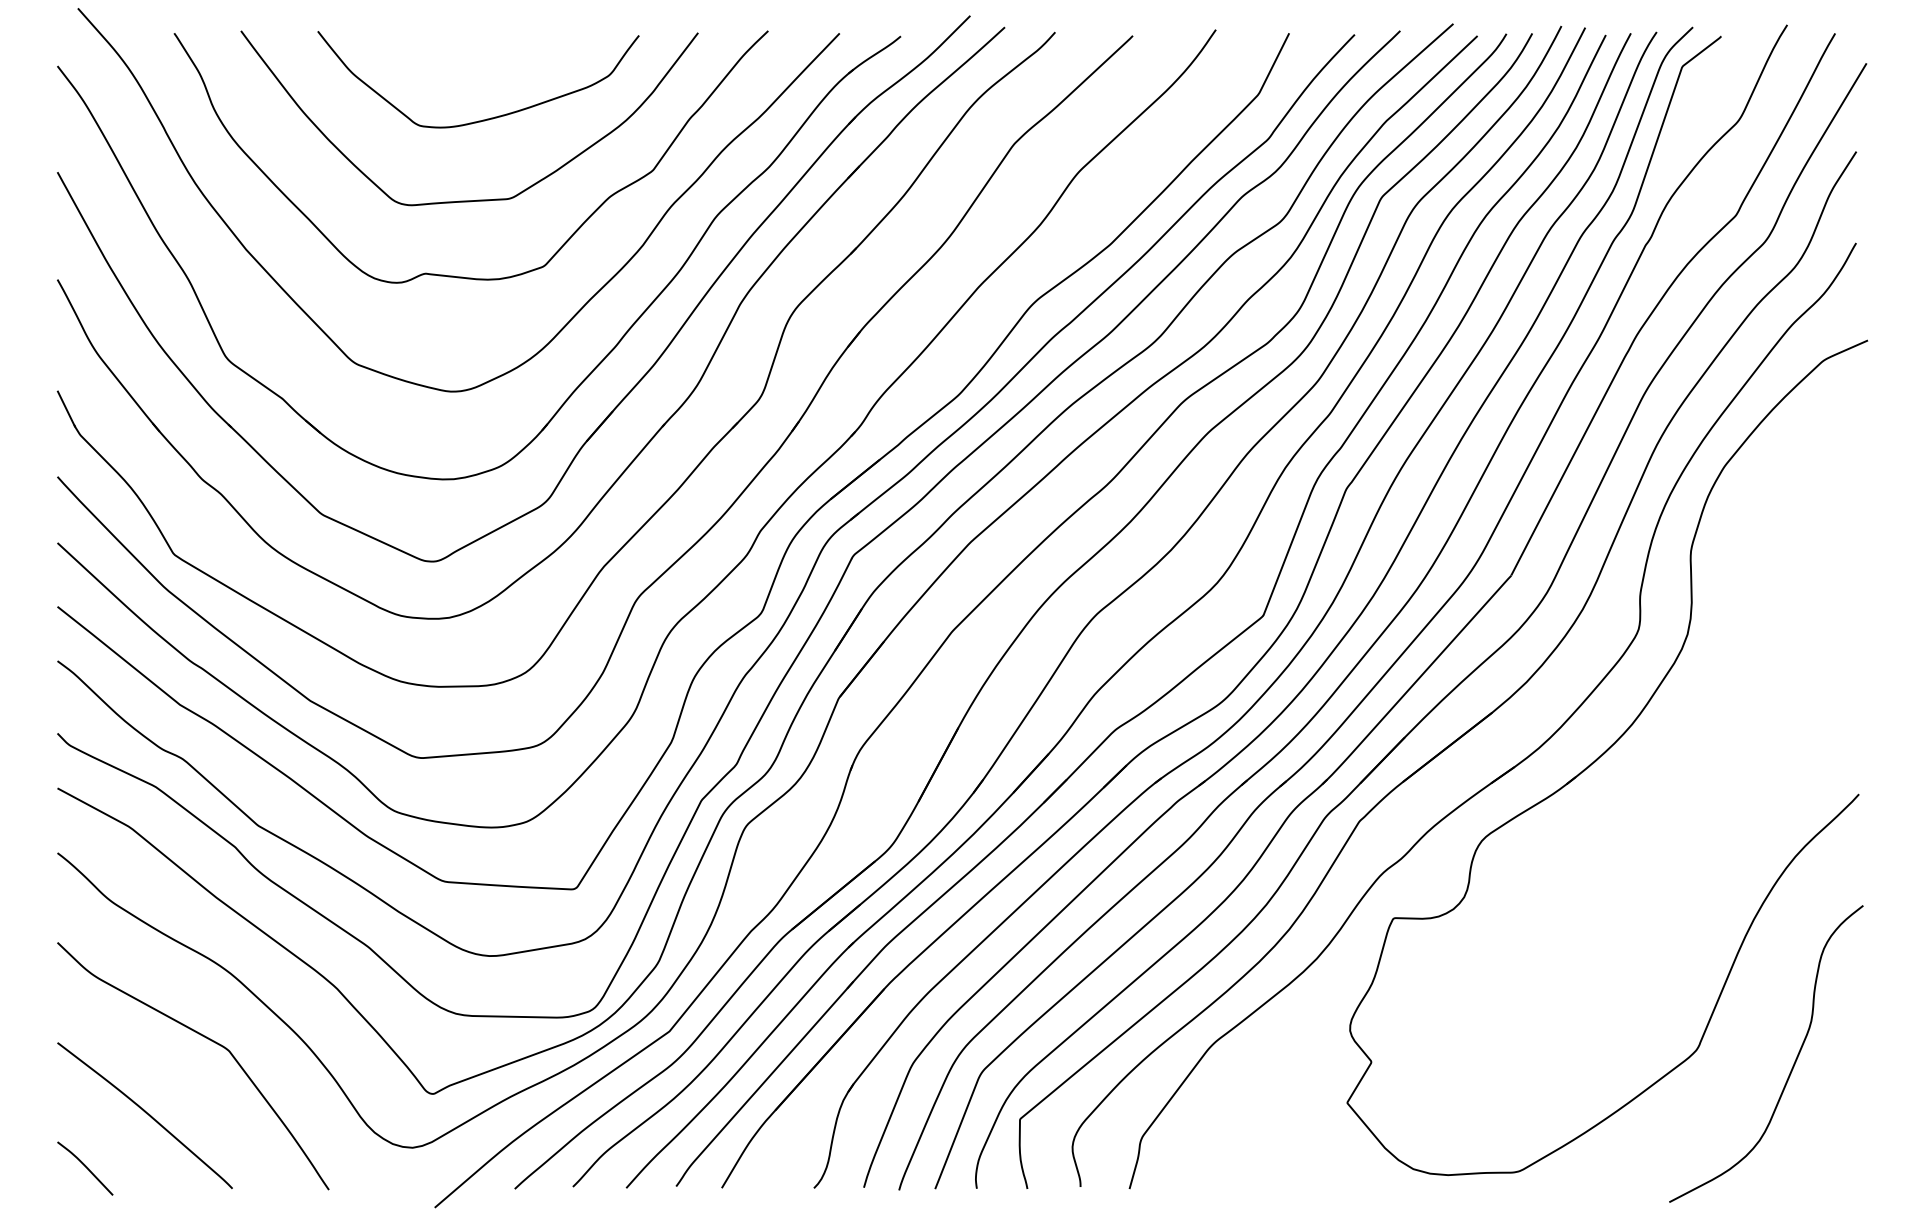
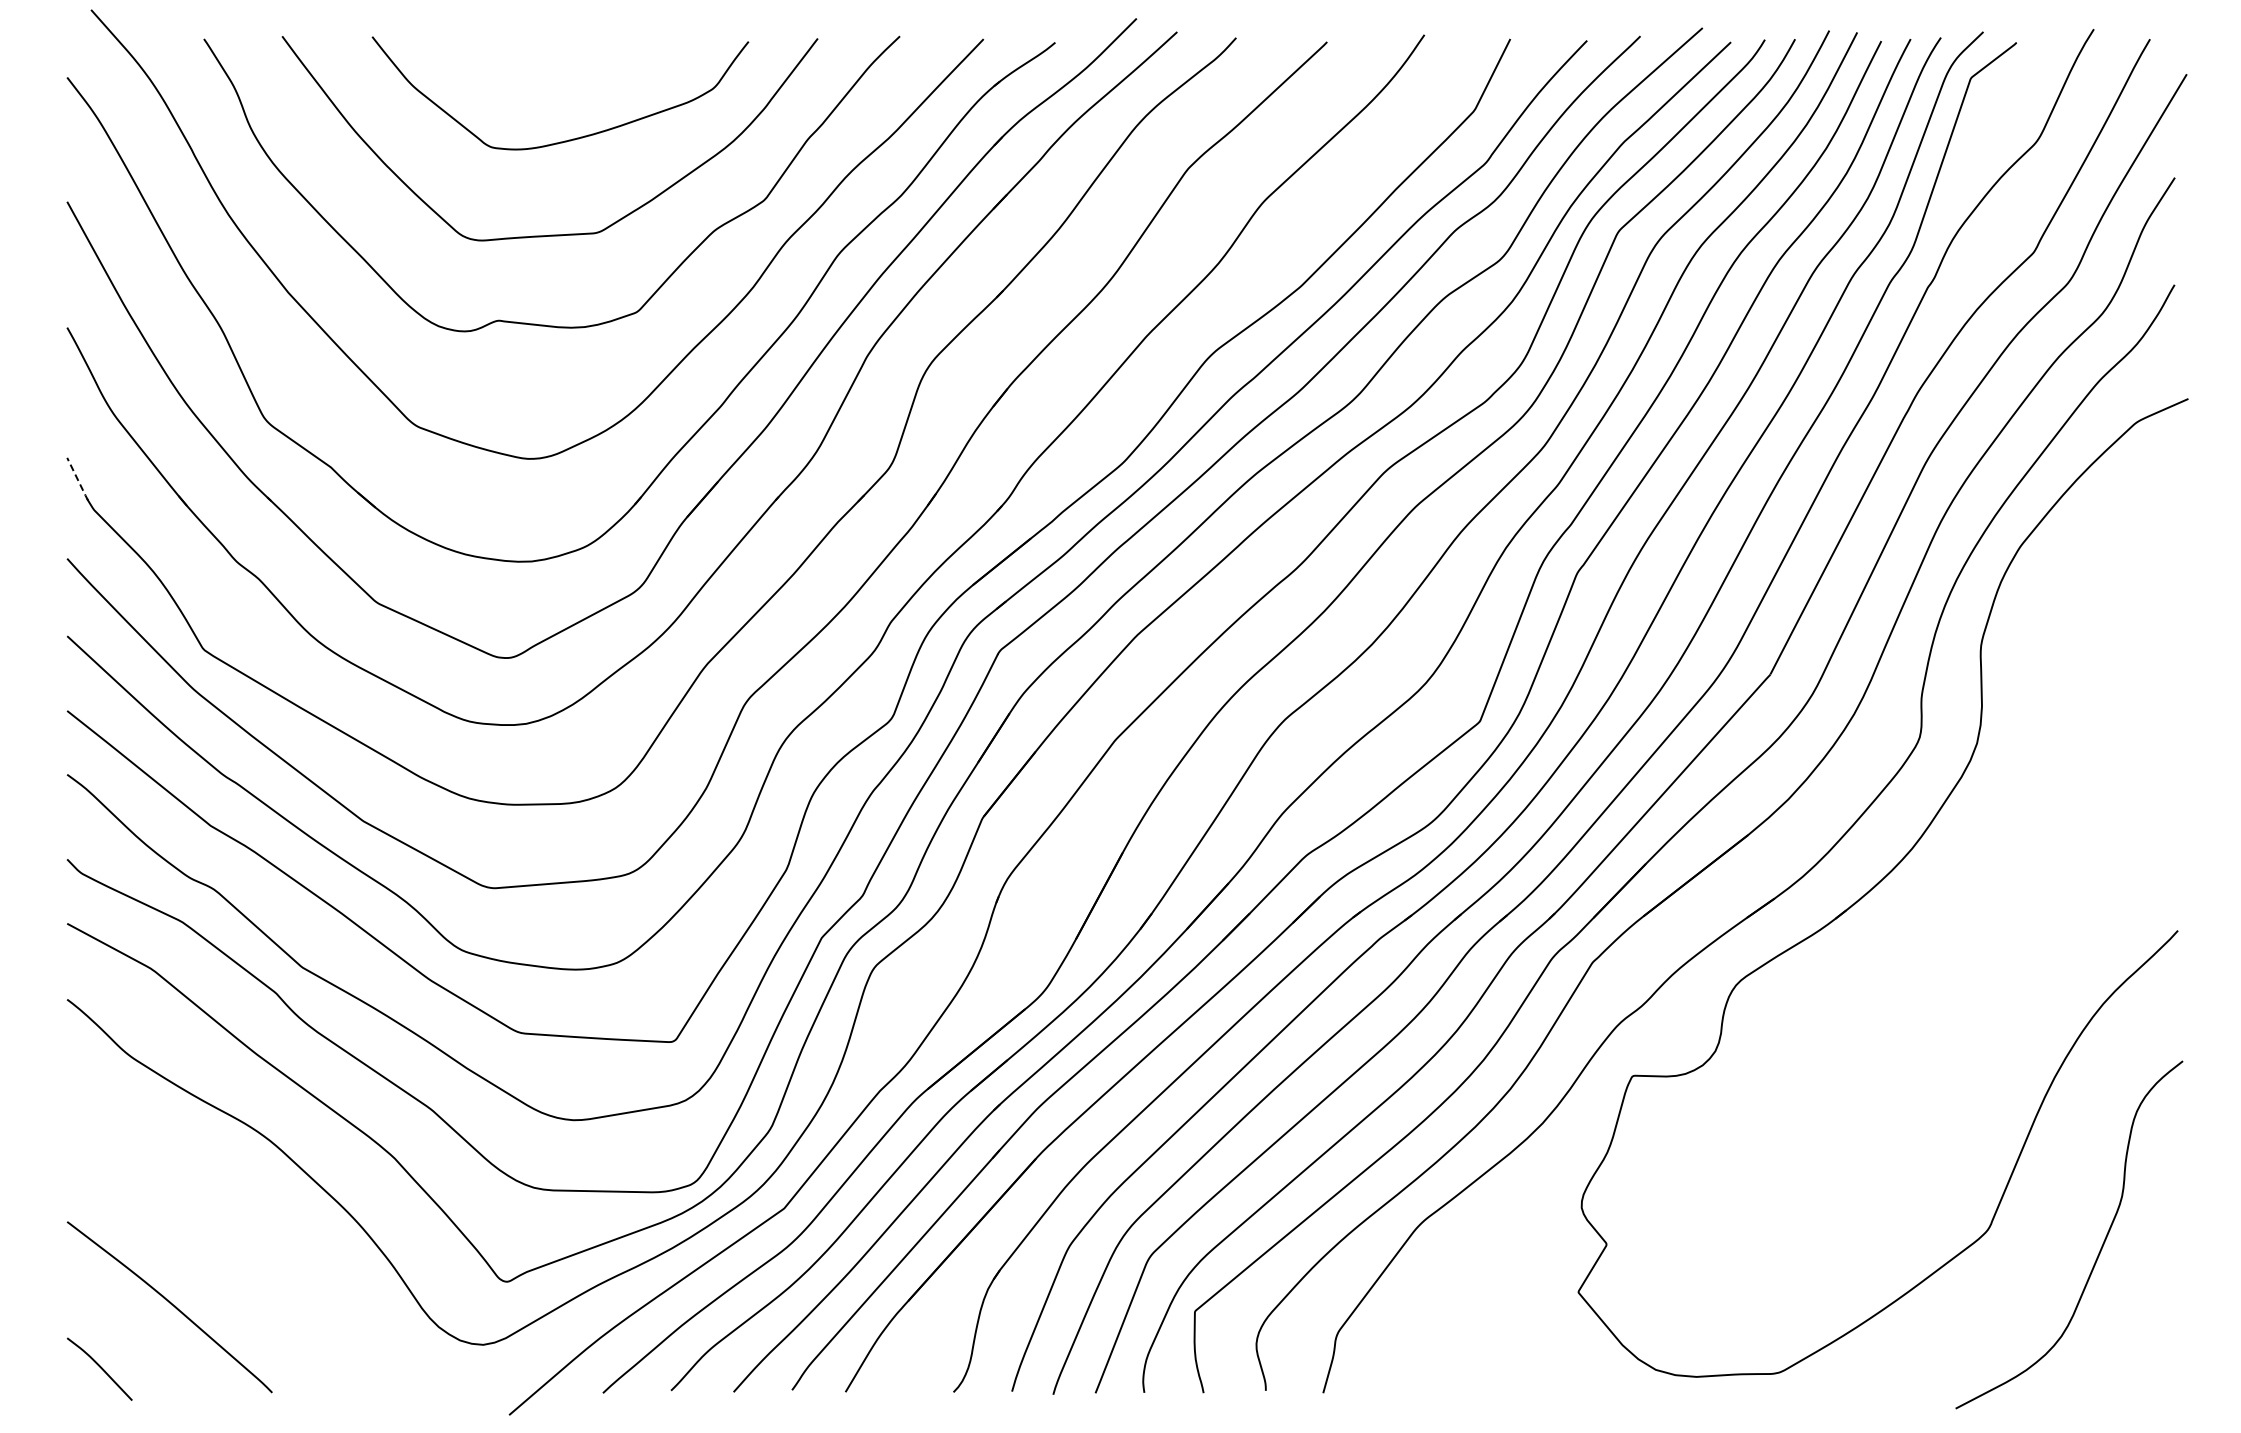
line: (67, 410) -> (78, 480), solid -> dashed
curve: (207, 1039) -> (242, 1217), removed

